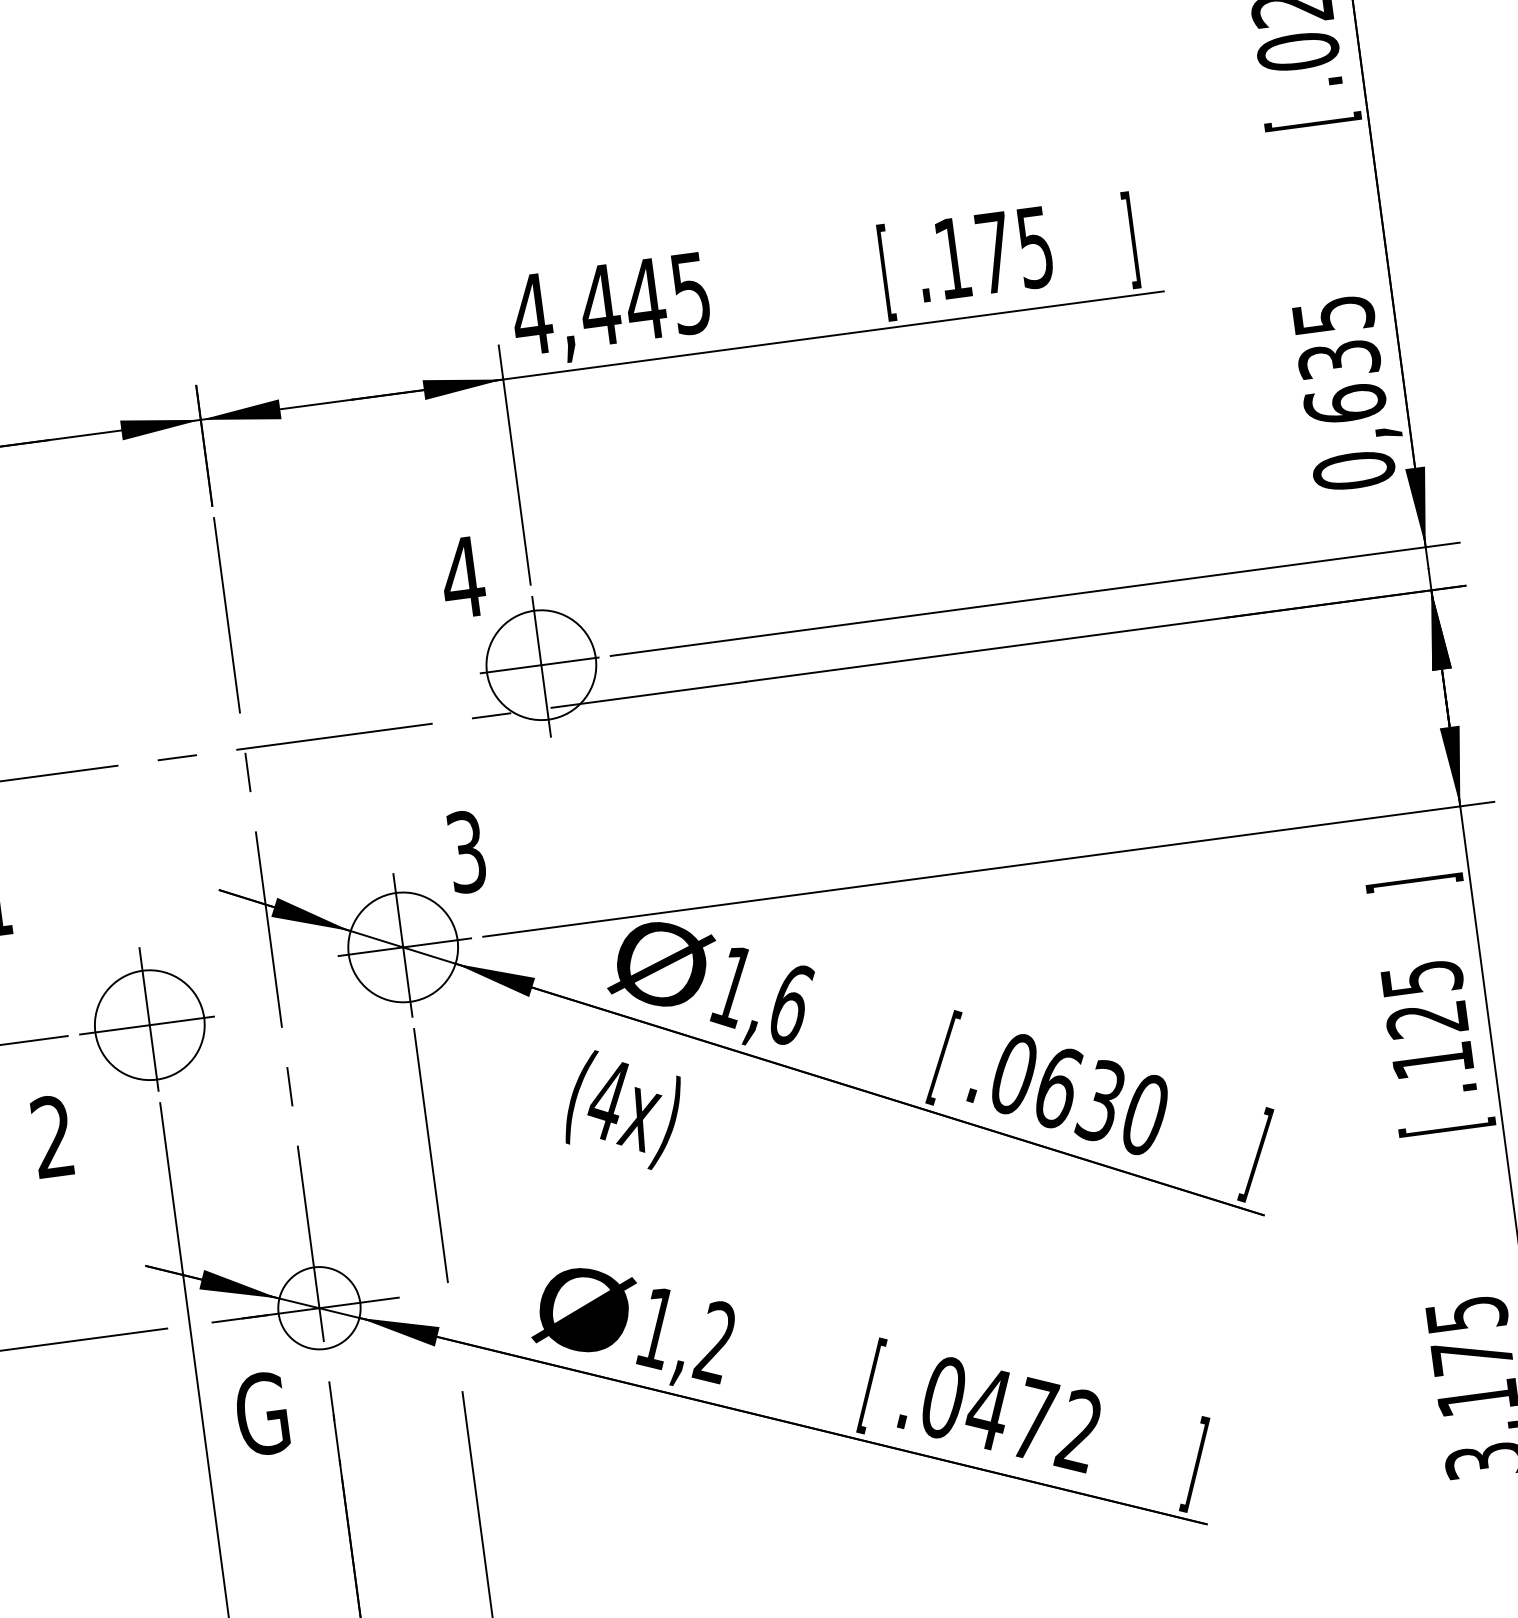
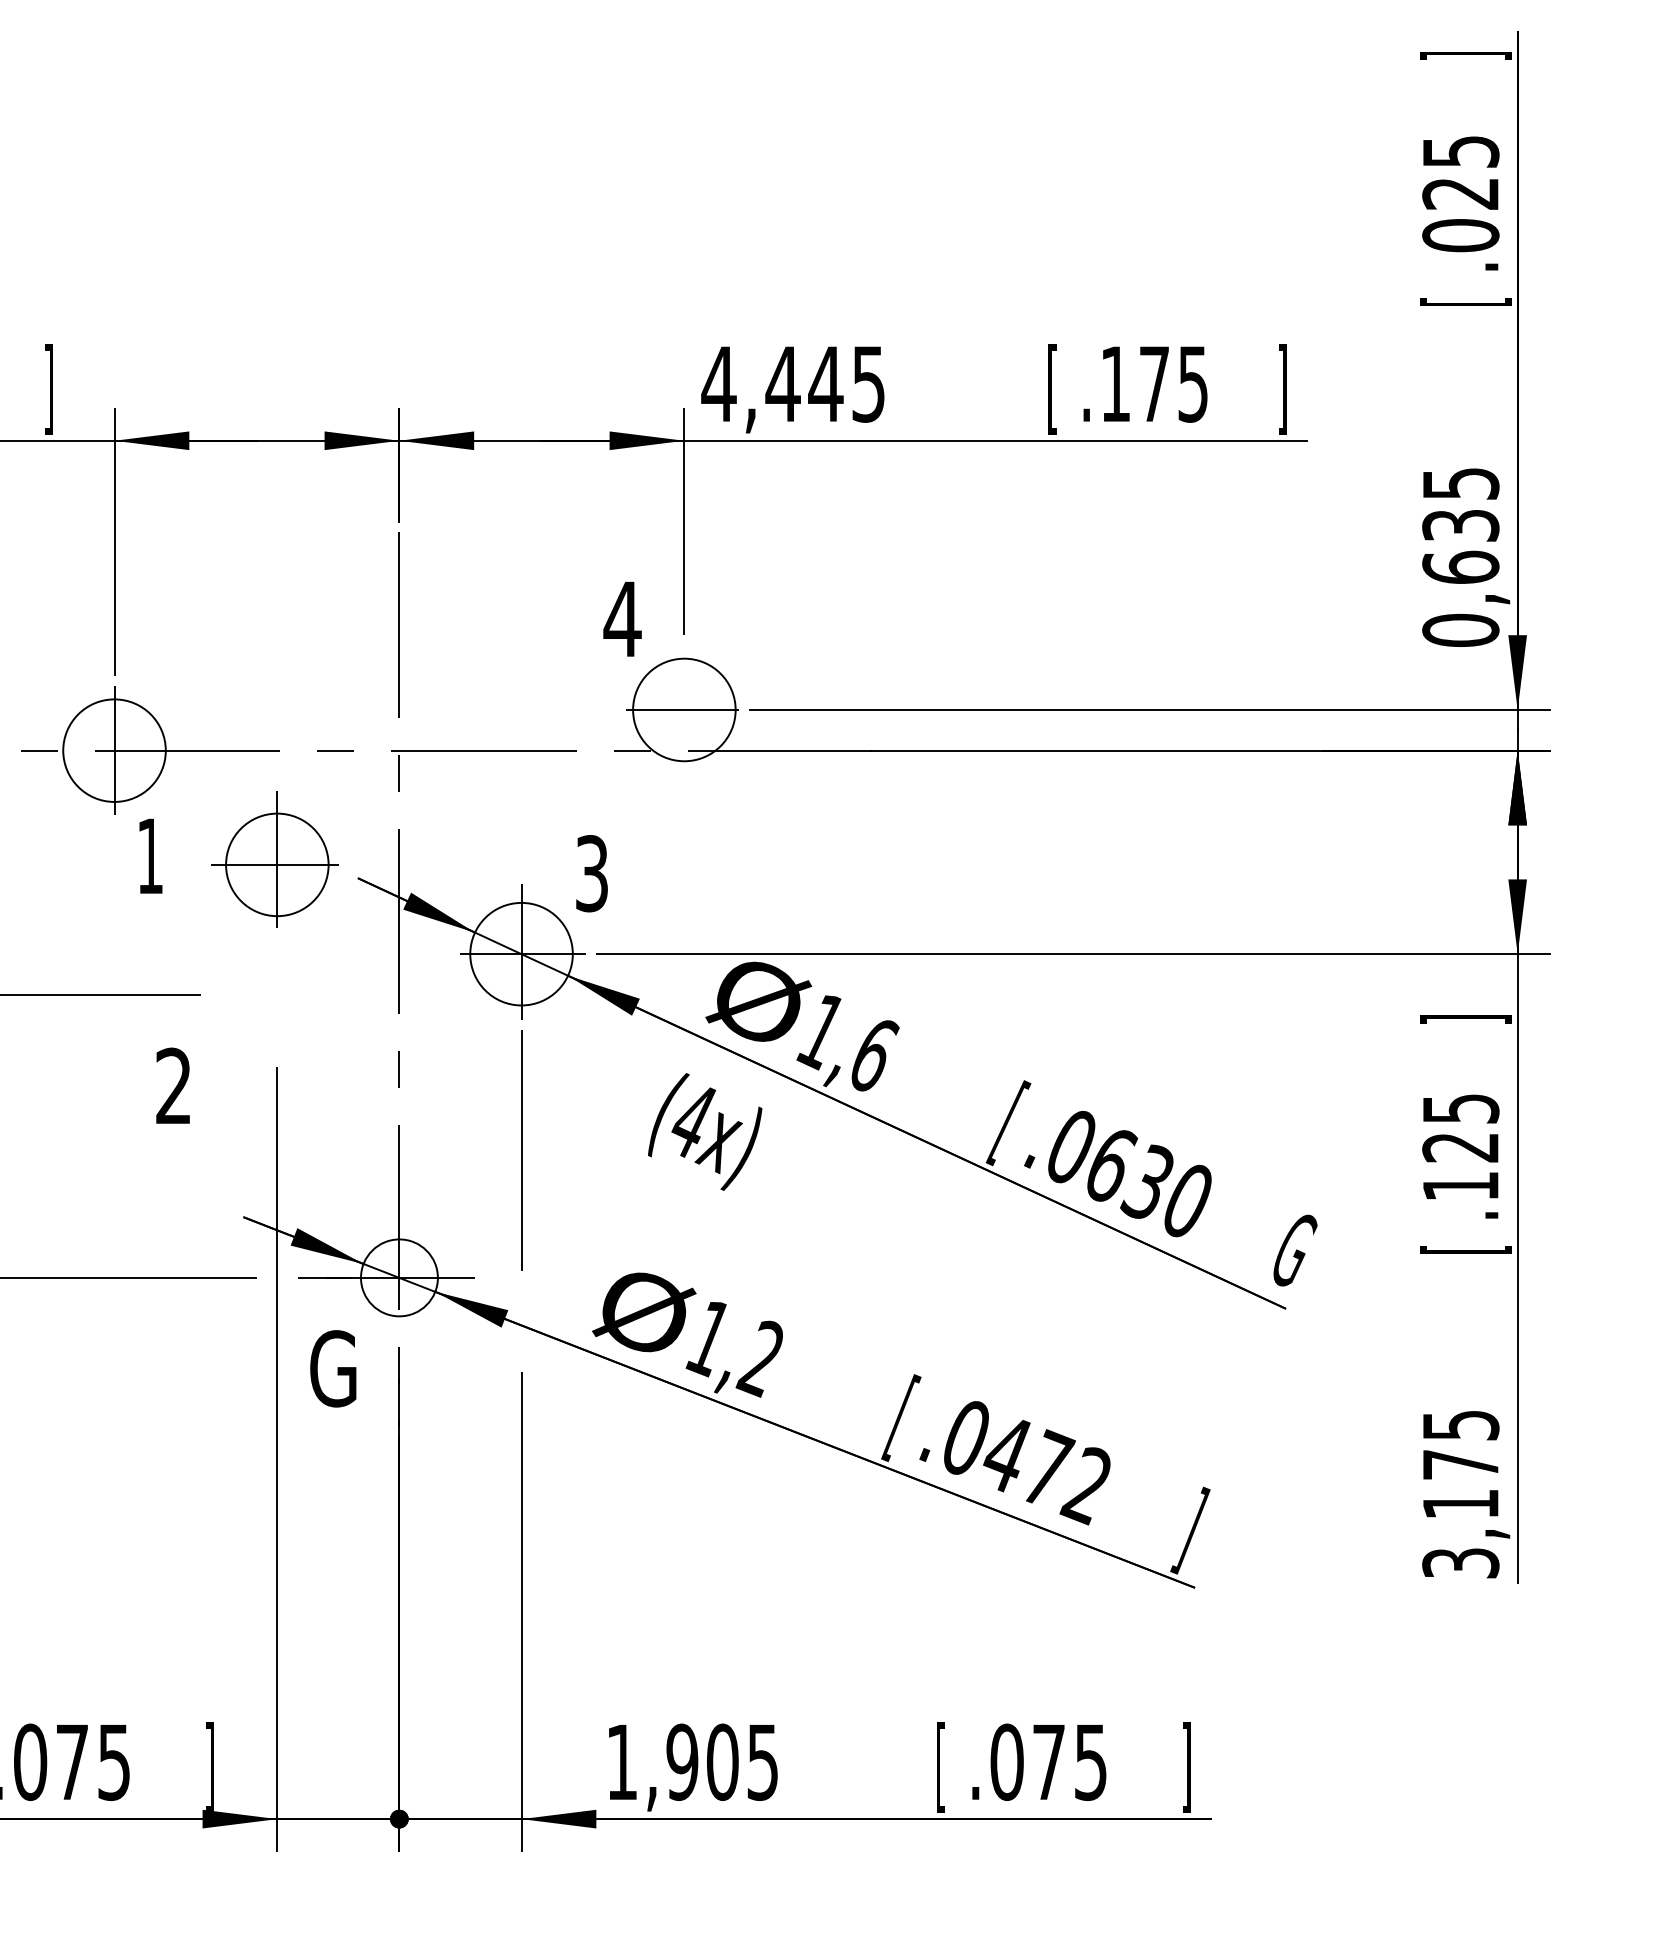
line: (541, 666) -> (684, 711), removed
part: (146, 1019) -> (274, 859), moved
text: (1260, 1154) -> (1289, 1251), ] -> G

